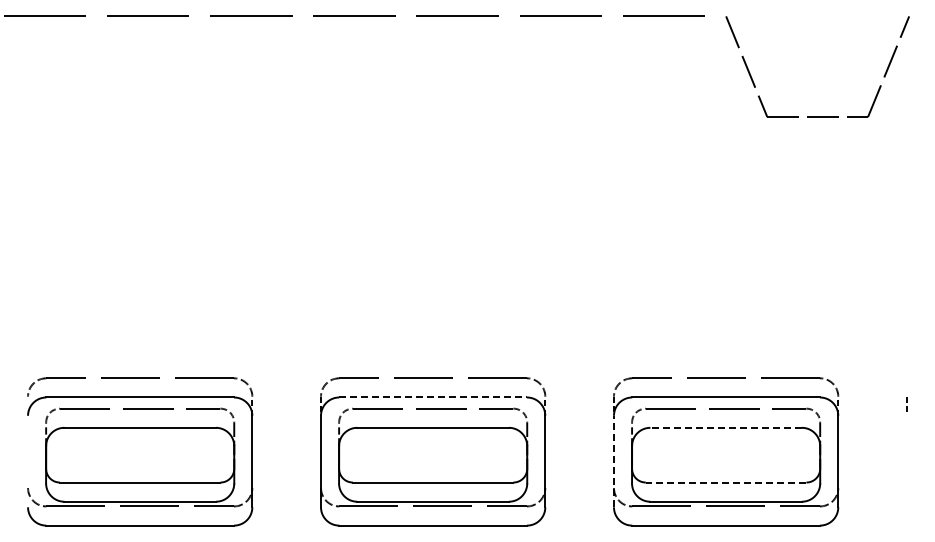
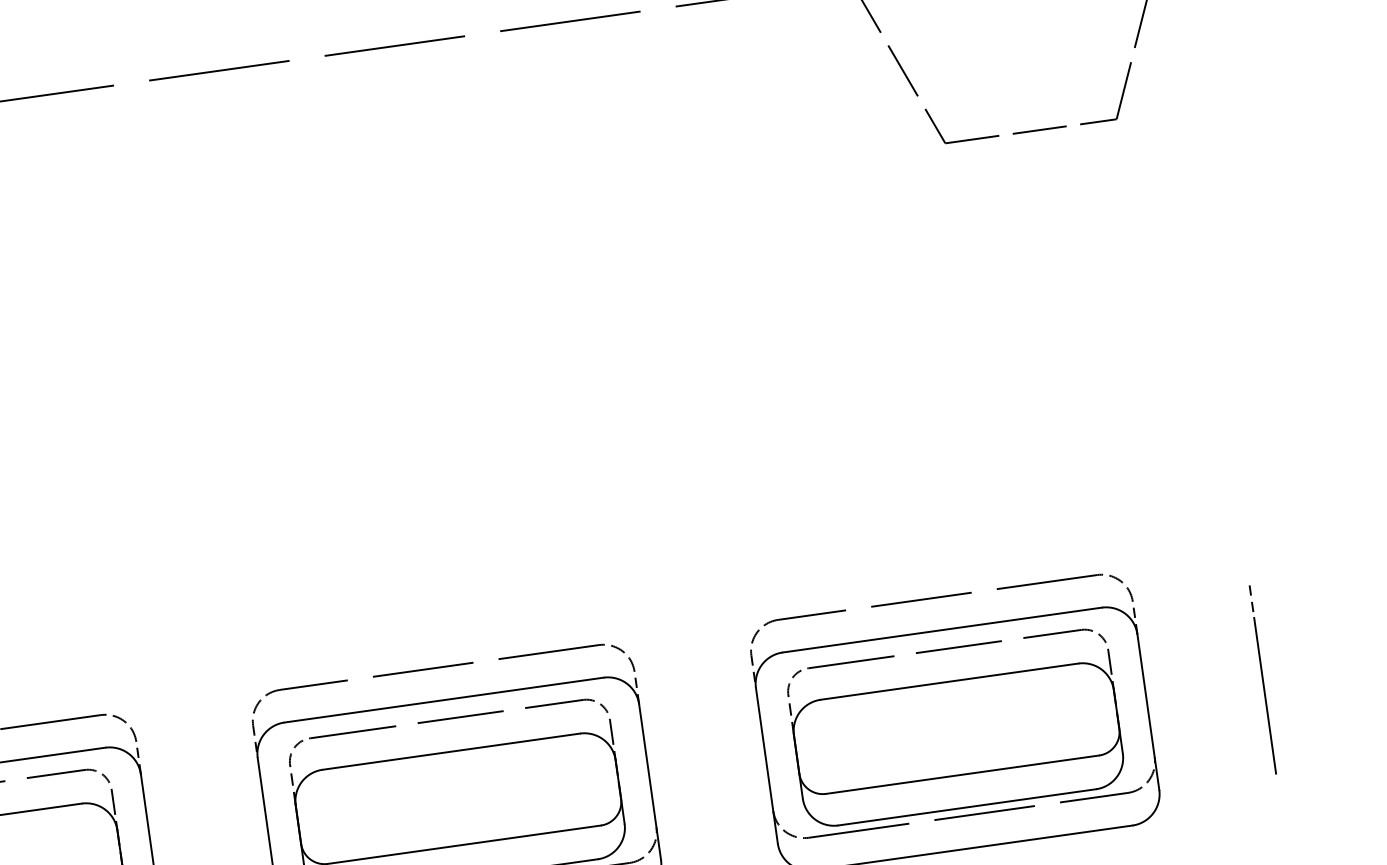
line: (433, 397) -> (444, 700), dashed -> solid
line: (726, 427) -> (950, 681), dashed -> solid
line: (613, 461) -> (766, 765), dashed -> solid
line: (906, 461) -> (1264, 695), added
line: (725, 482) -> (961, 774), dashed -> solid

